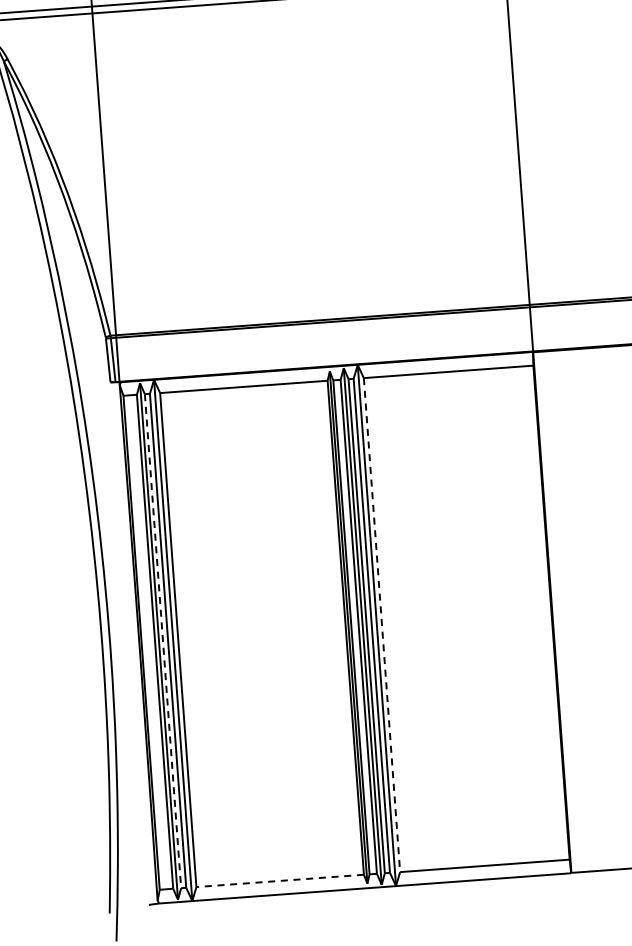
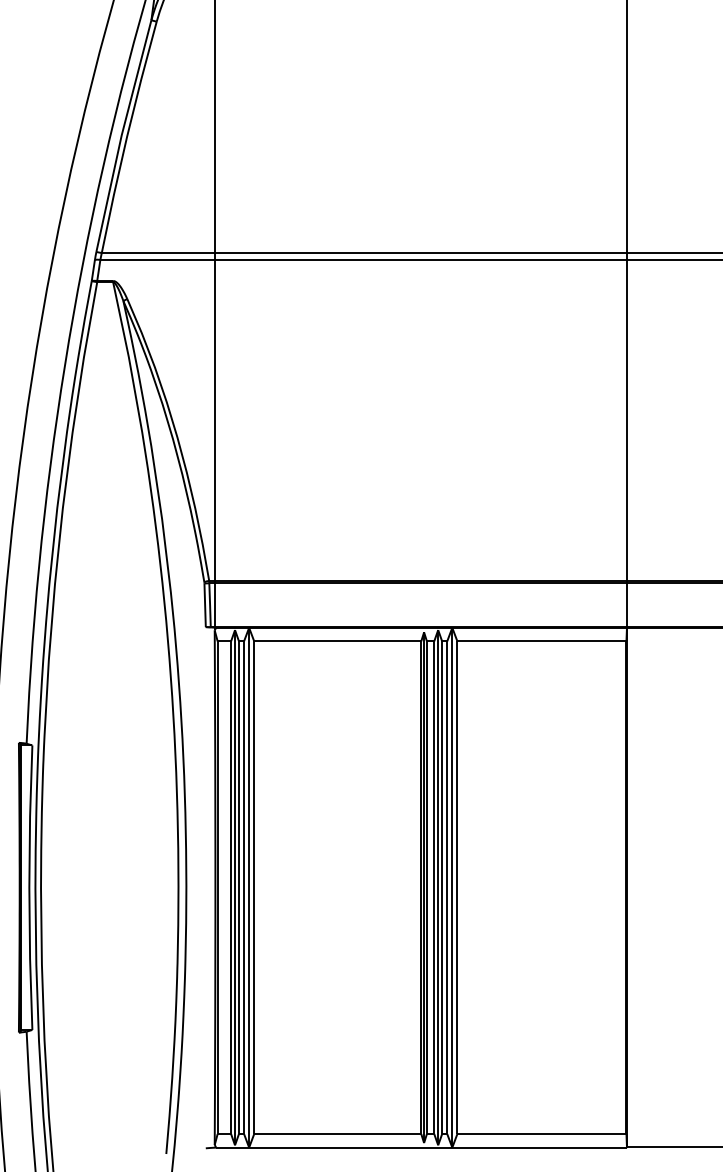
line: (382, 625) -> (457, 888), dashed -> solid
line: (163, 641) -> (239, 888), dashed -> solid
line: (279, 881) -> (337, 1134), dashed -> solid

